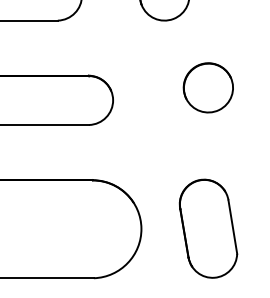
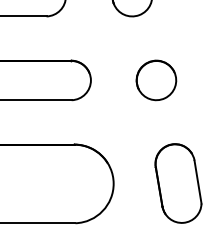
part: (208, 87) -> (156, 80), moved
part: (208, 228) -> (178, 183), moved

